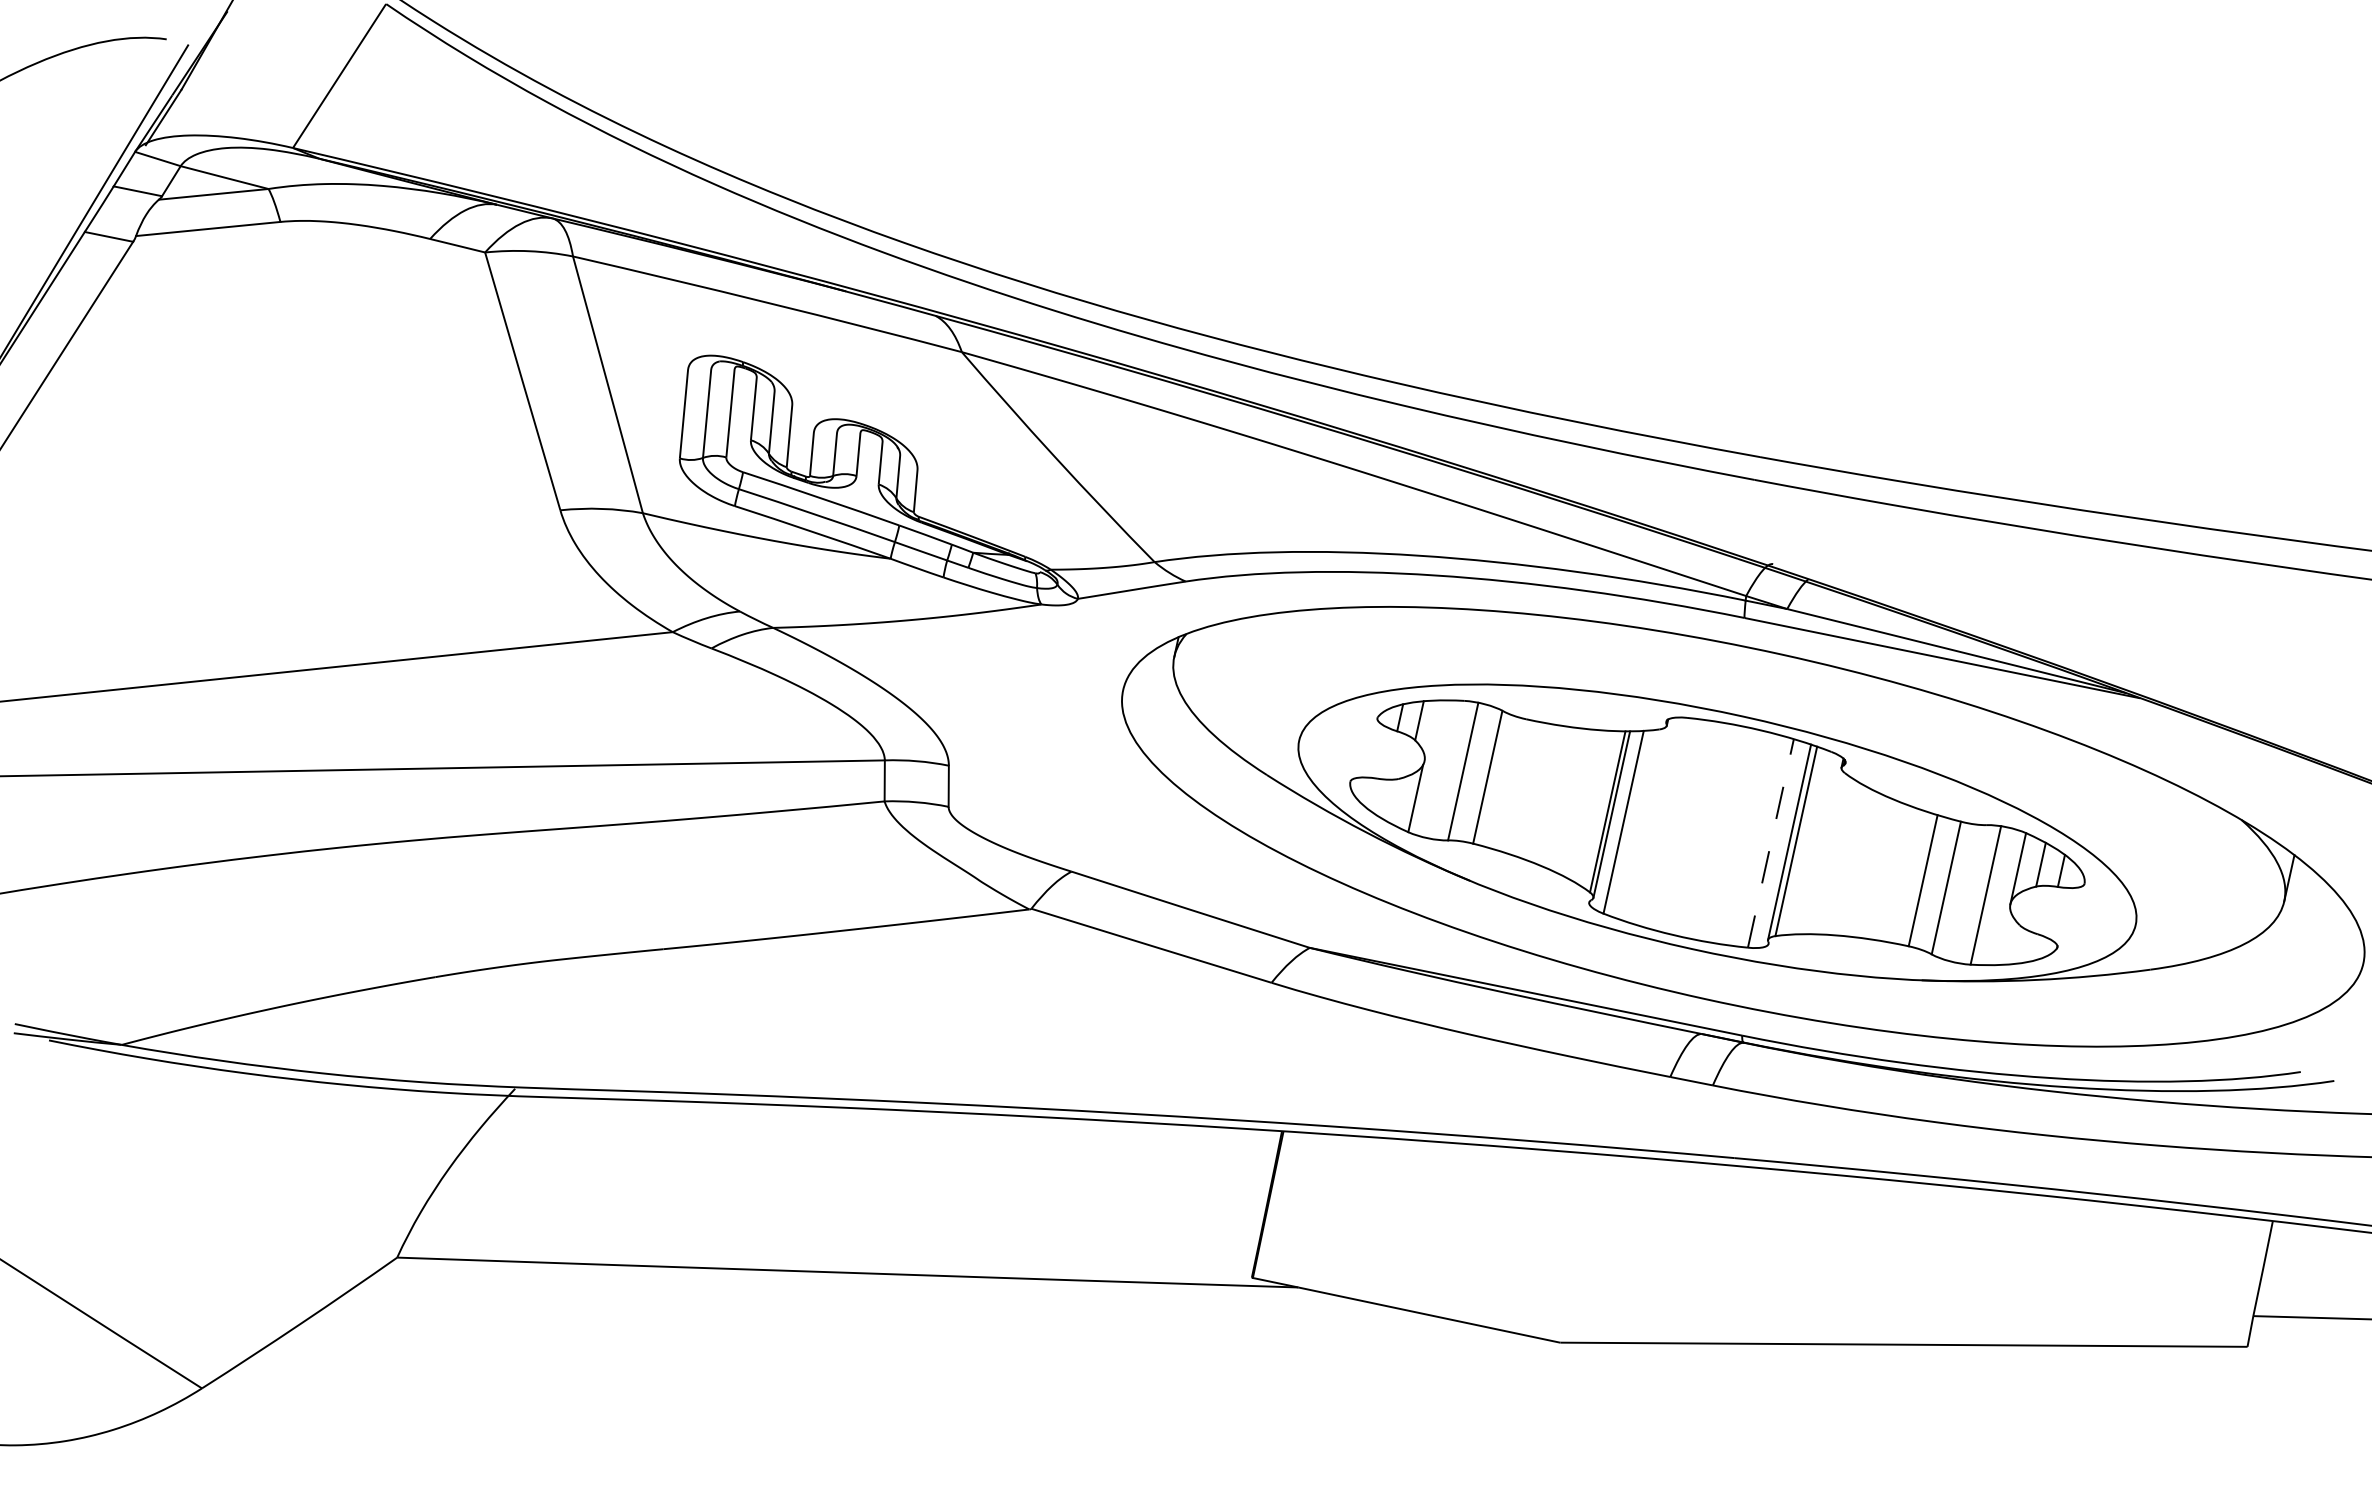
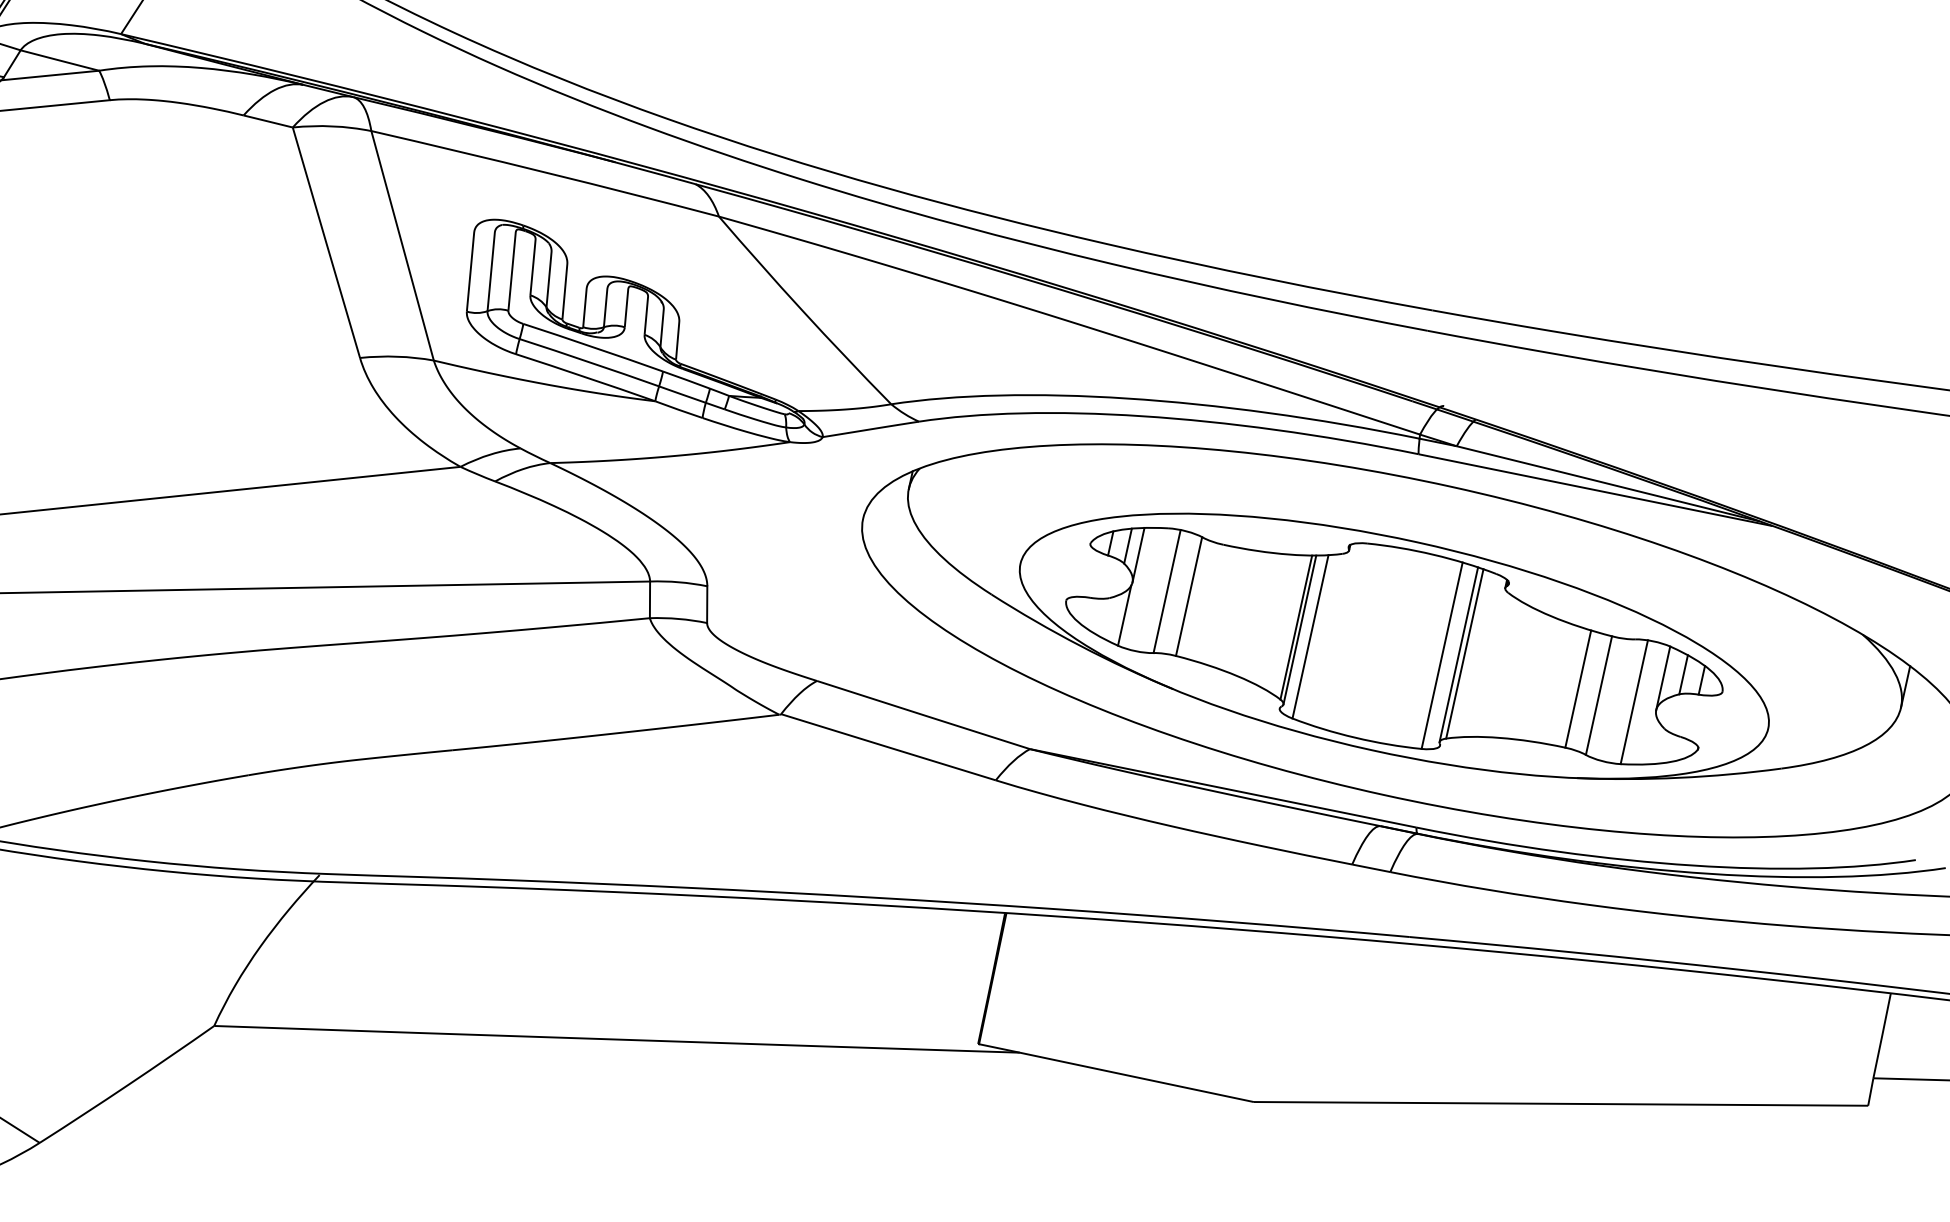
line: (1430, 730) -> (1137, 554), added
line: (1770, 843) -> (1441, 655), dashed -> solid

